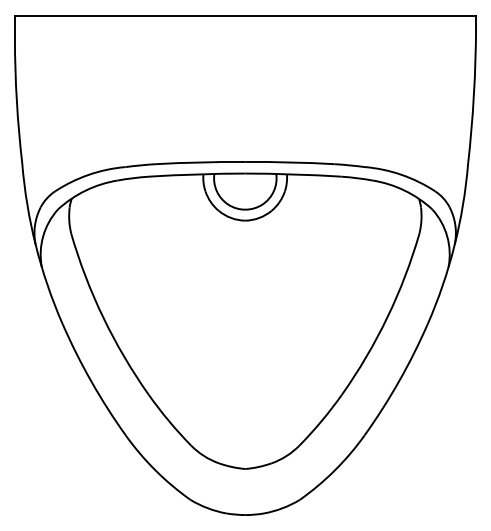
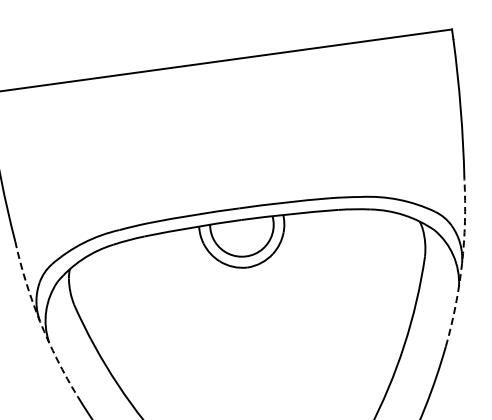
arc: (35, 245) -> (39, 321), solid -> dashed
arc: (454, 245) -> (461, 263), solid -> dashed

